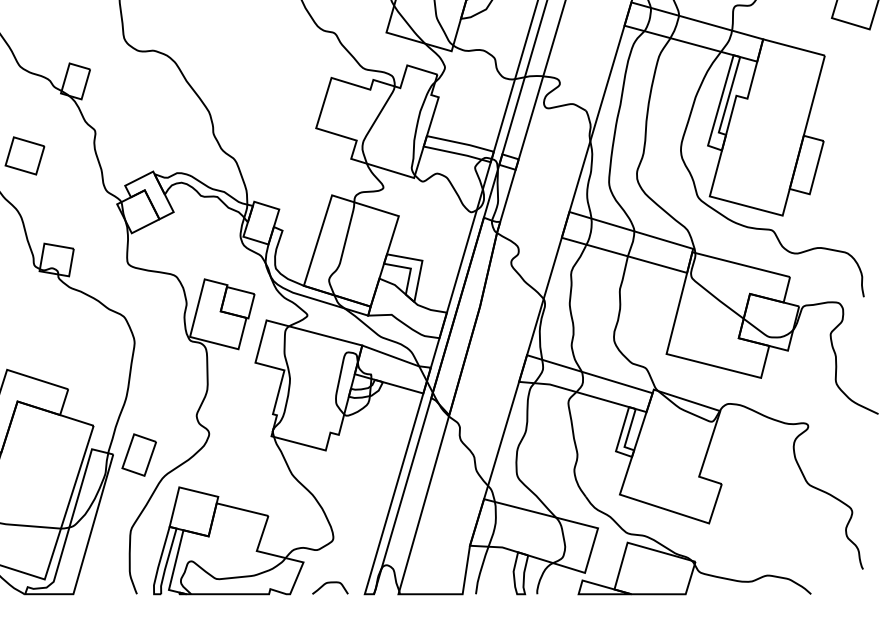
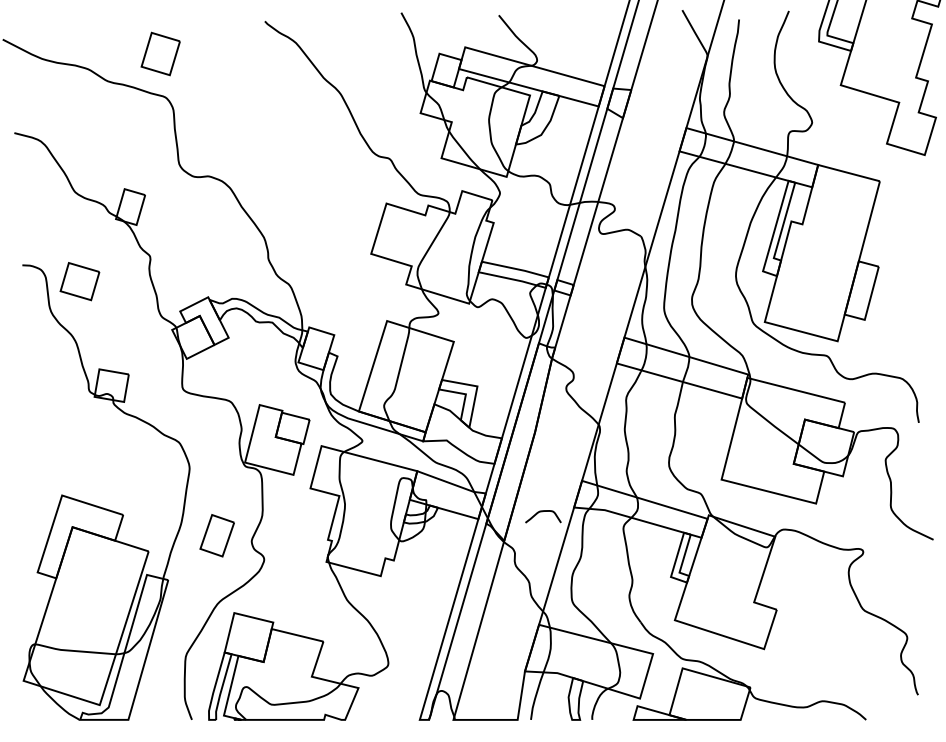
part: (138, 454) -> (216, 535), moved
curve: (329, 583) -> (542, 512), moved

